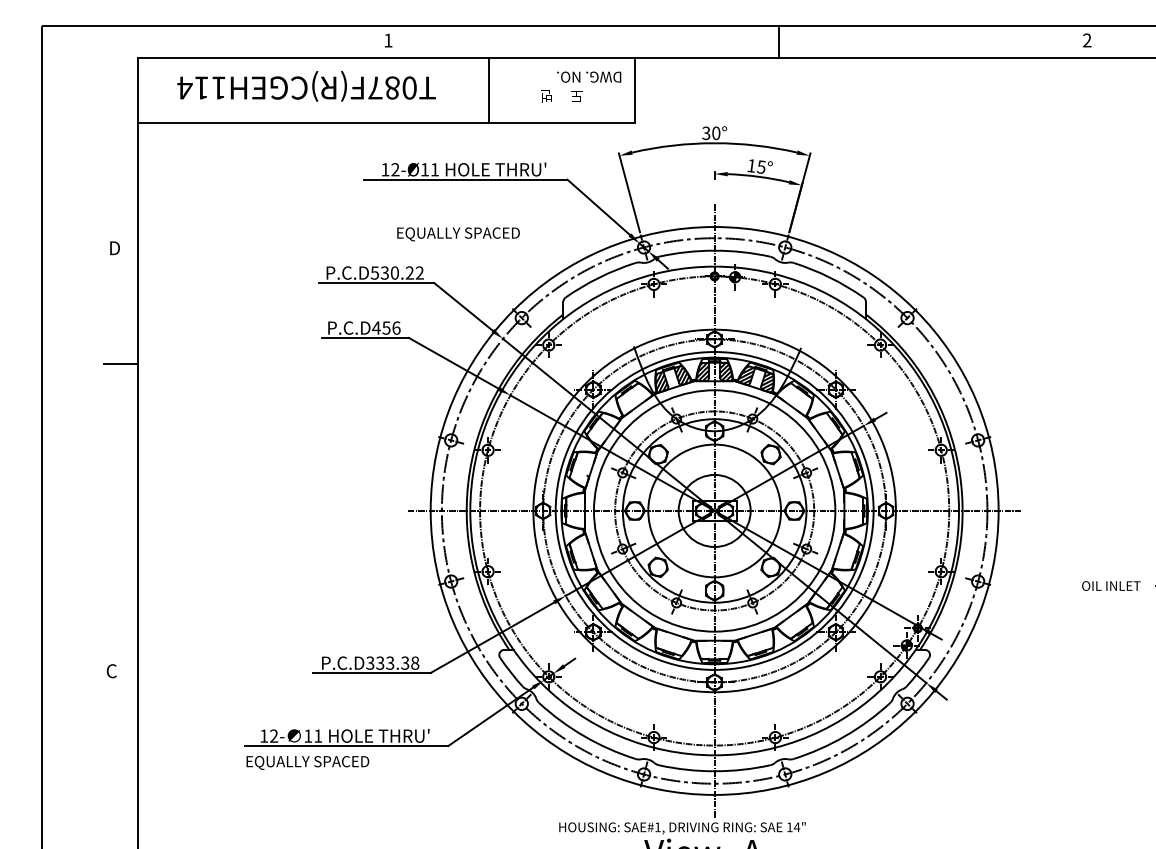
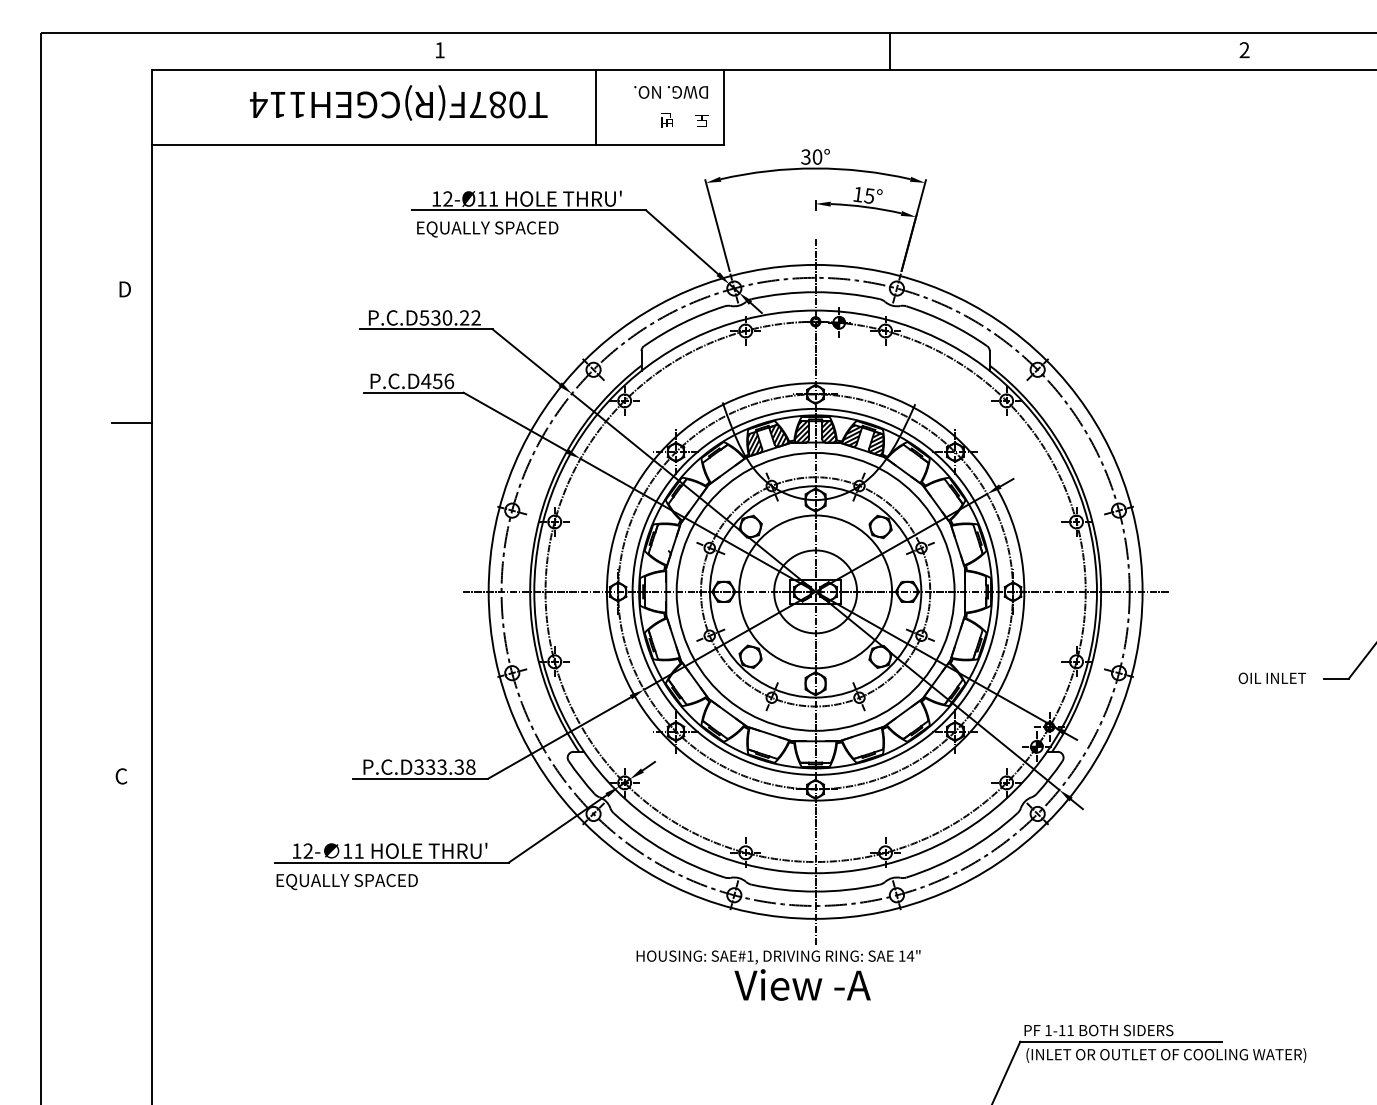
text: (306, 85) -> (398, 102), moved
line: (489, 90) -> (596, 107), moved
text: (561, 96) -> (684, 120), moved
text: (458, 234) -> (487, 229), moved

